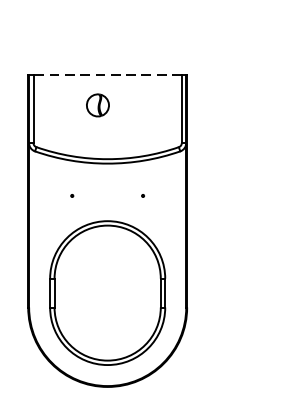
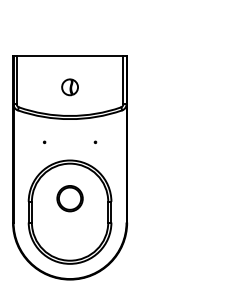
line: (106, 75) -> (69, 55), dashed -> solid
part: (97, 105) -> (69, 87), moved
part: (106, 274) -> (69, 198), added

